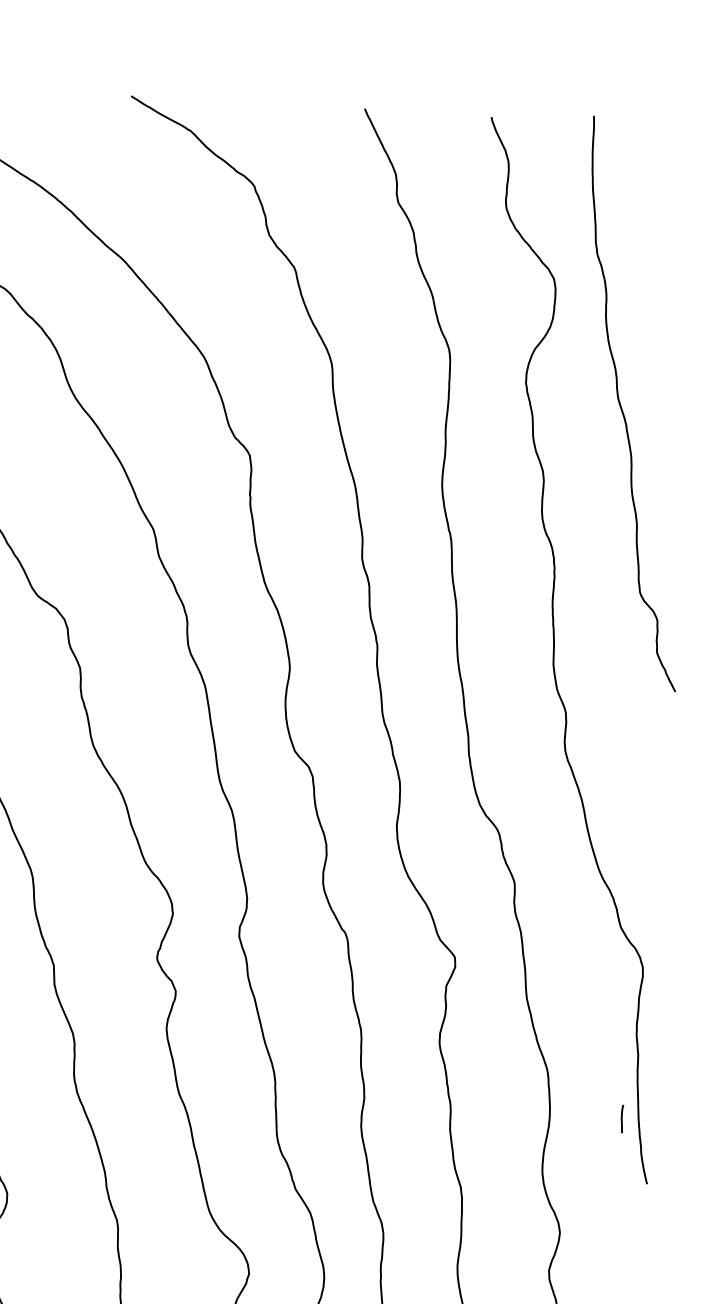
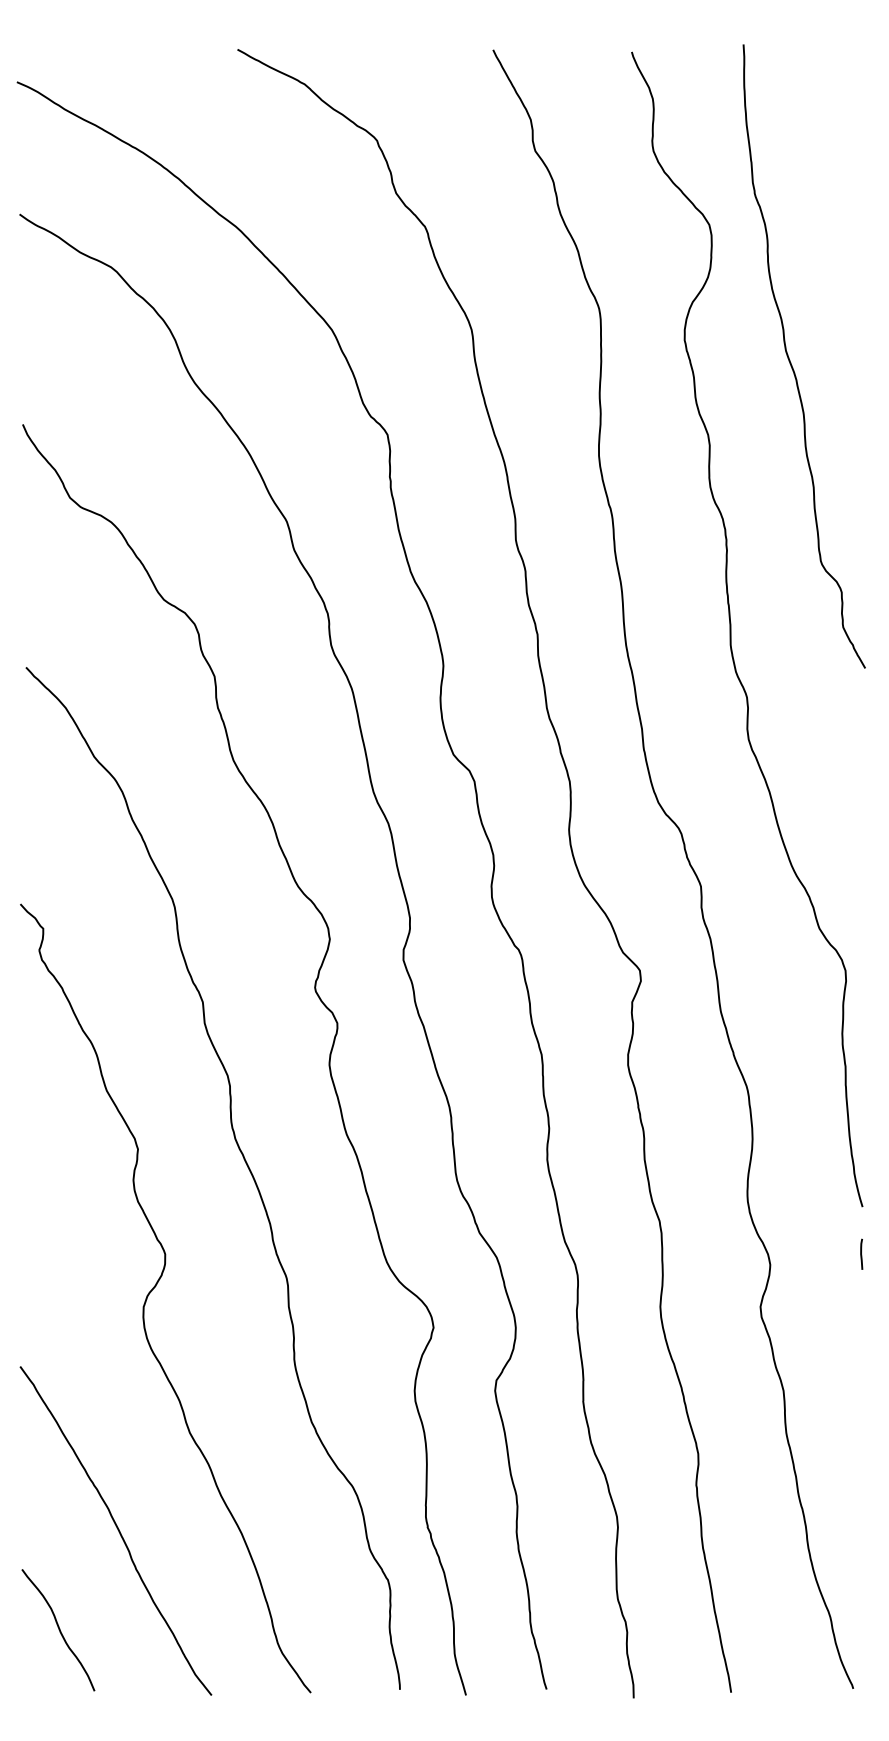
line: (622, 1118) -> (861, 1253), moved

